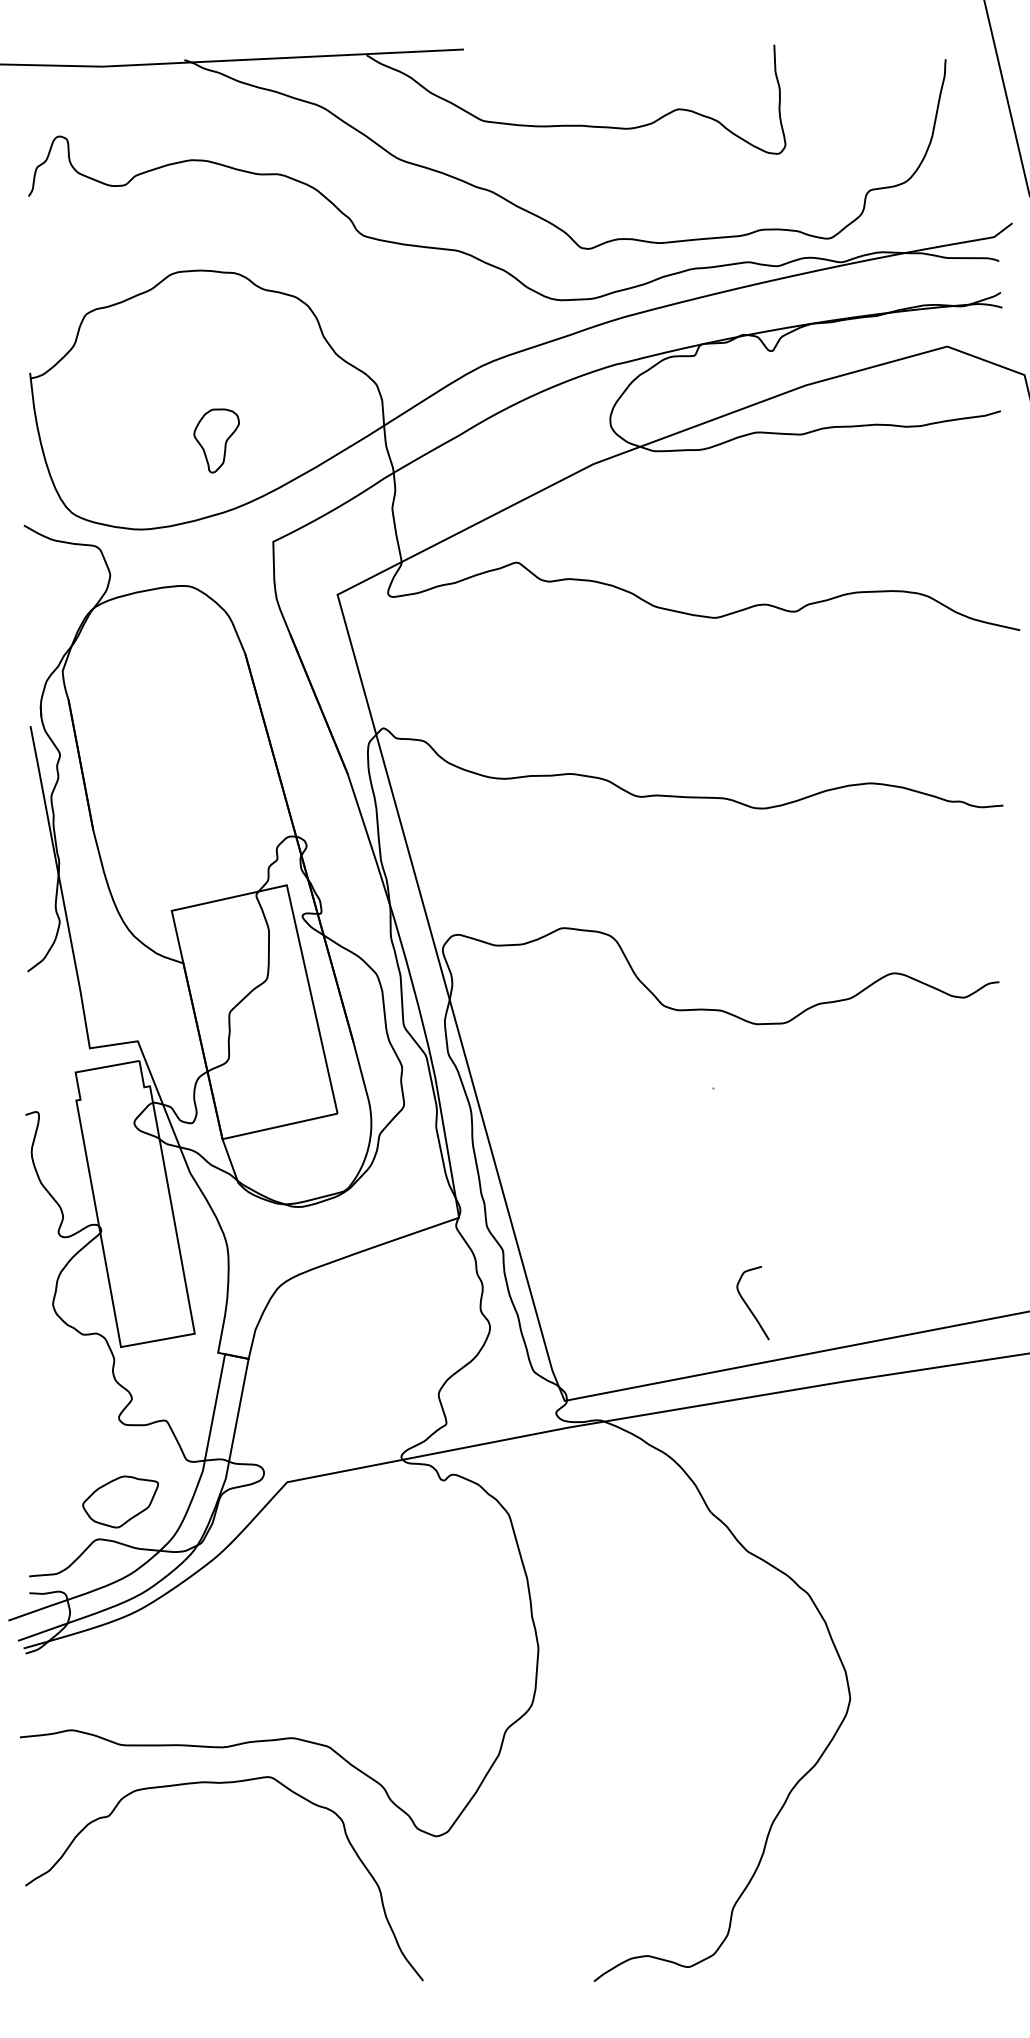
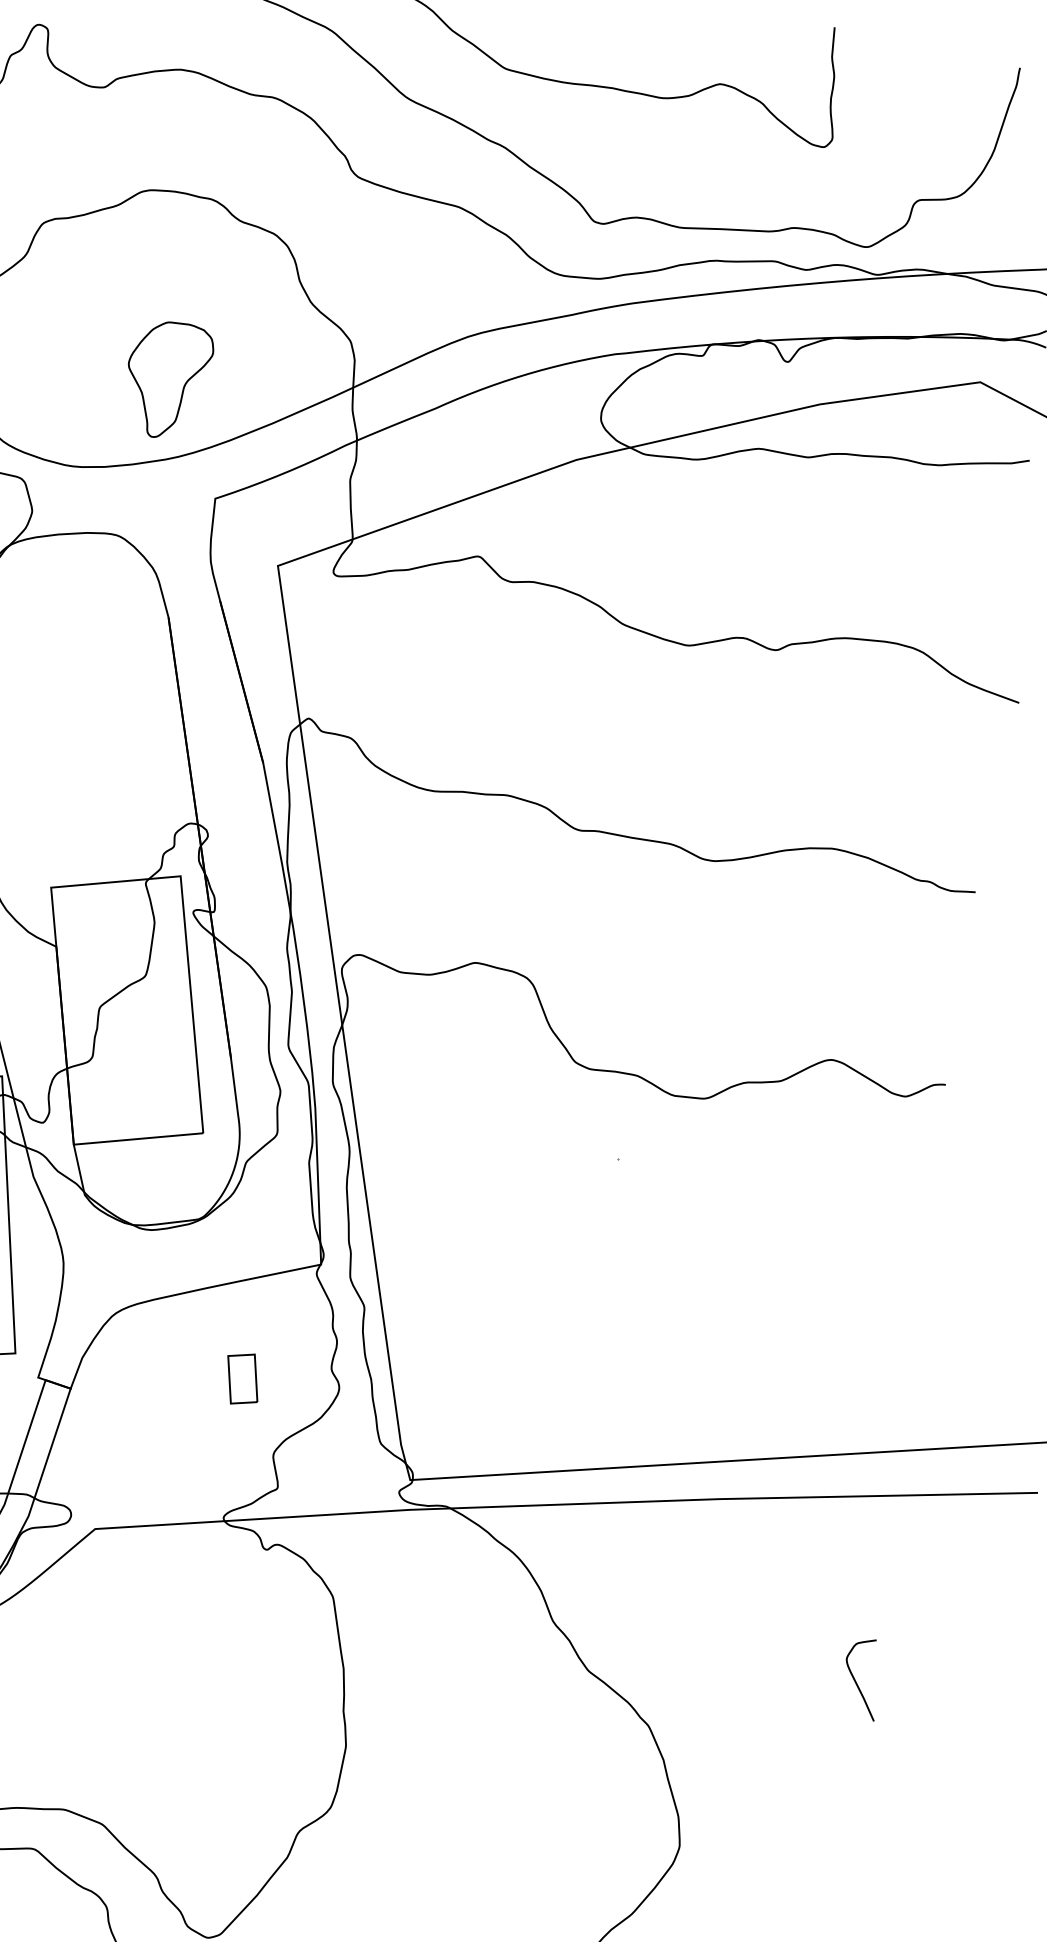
part: (216, 440) -> (167, 379), size x1.67
curve: (748, 1305) -> (856, 1680), moved
part: (401, 1329) -> (242, 1378), added

